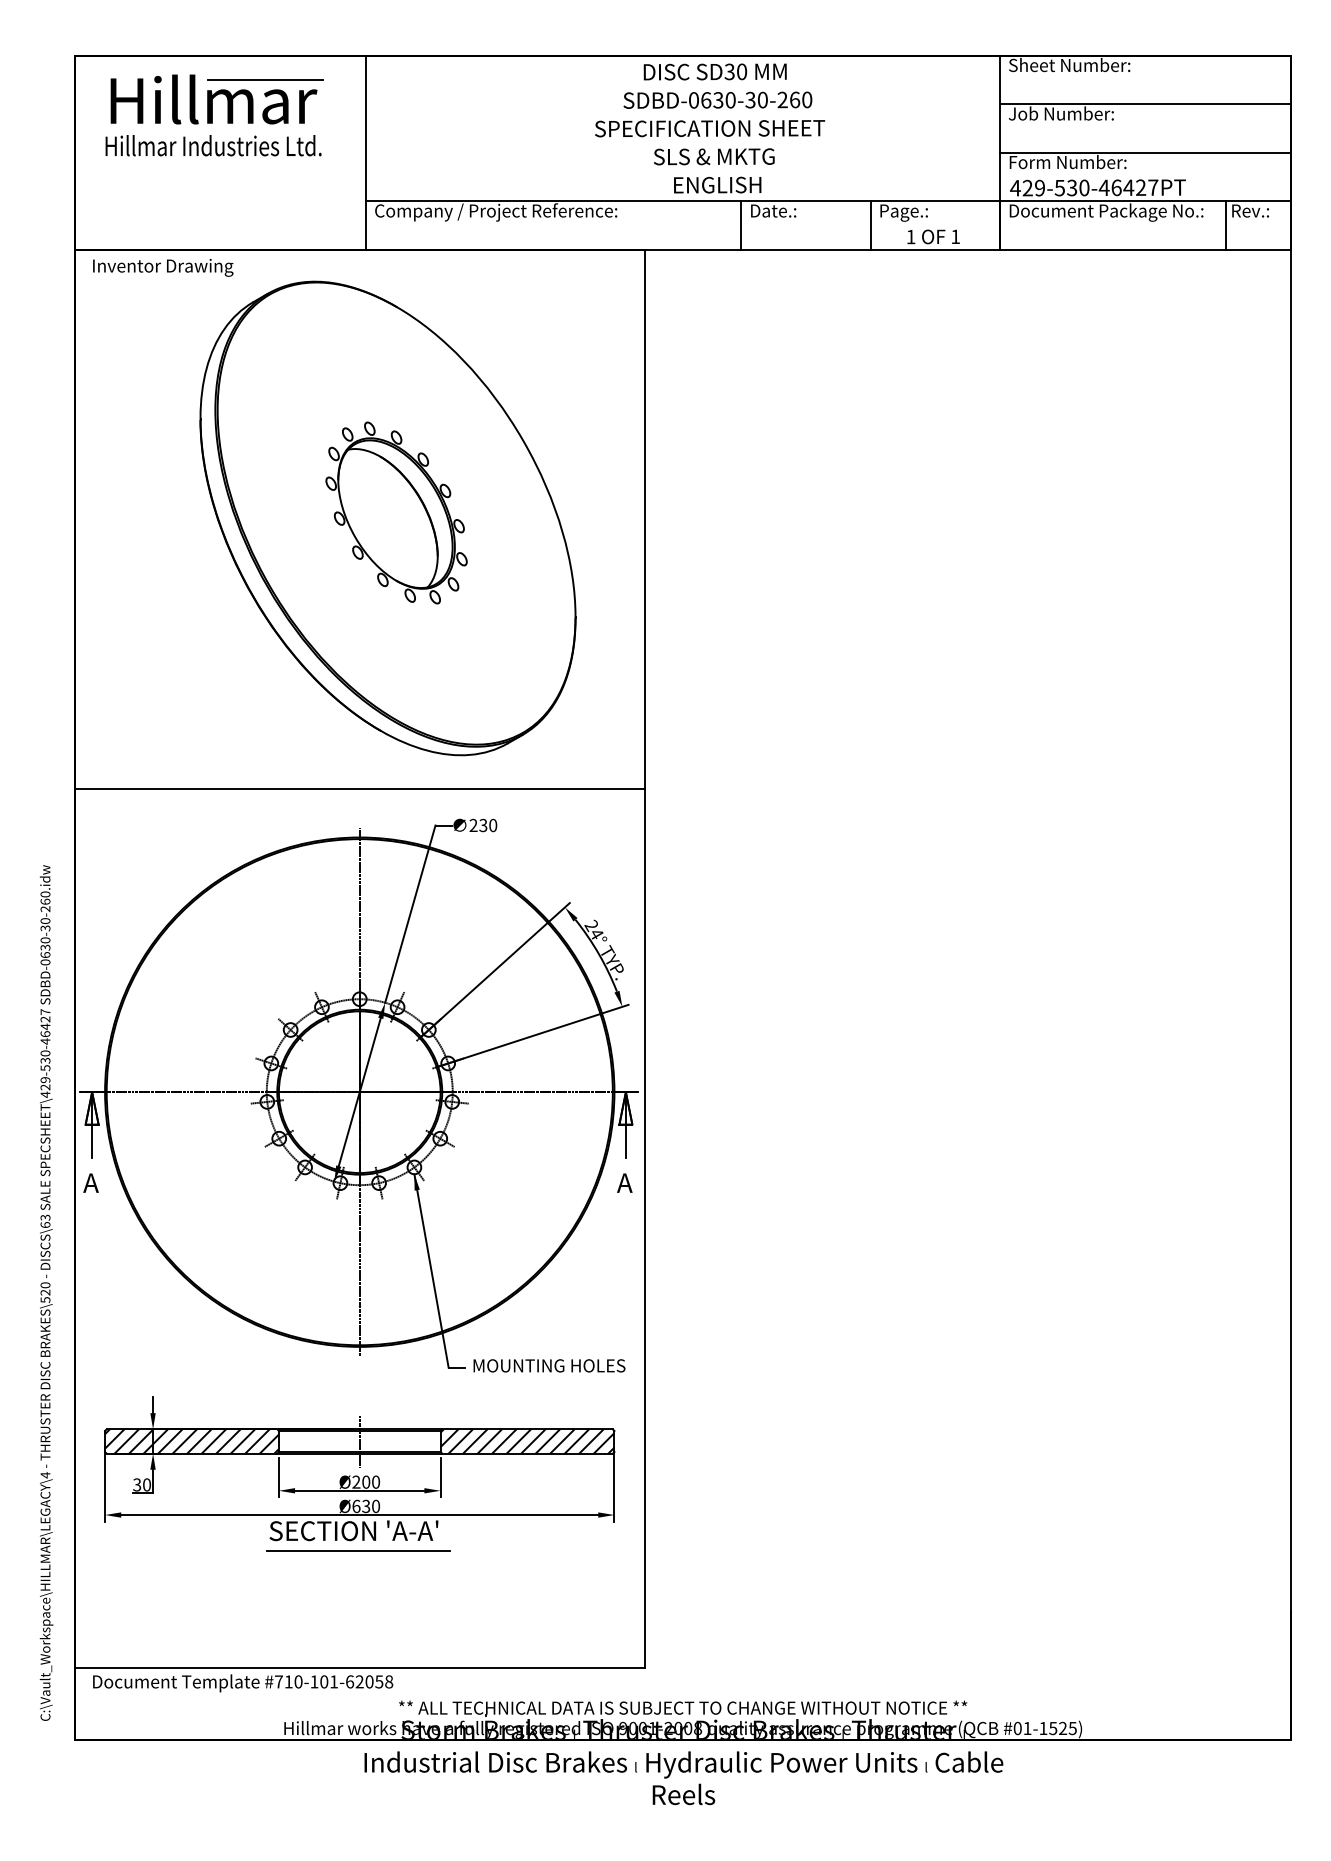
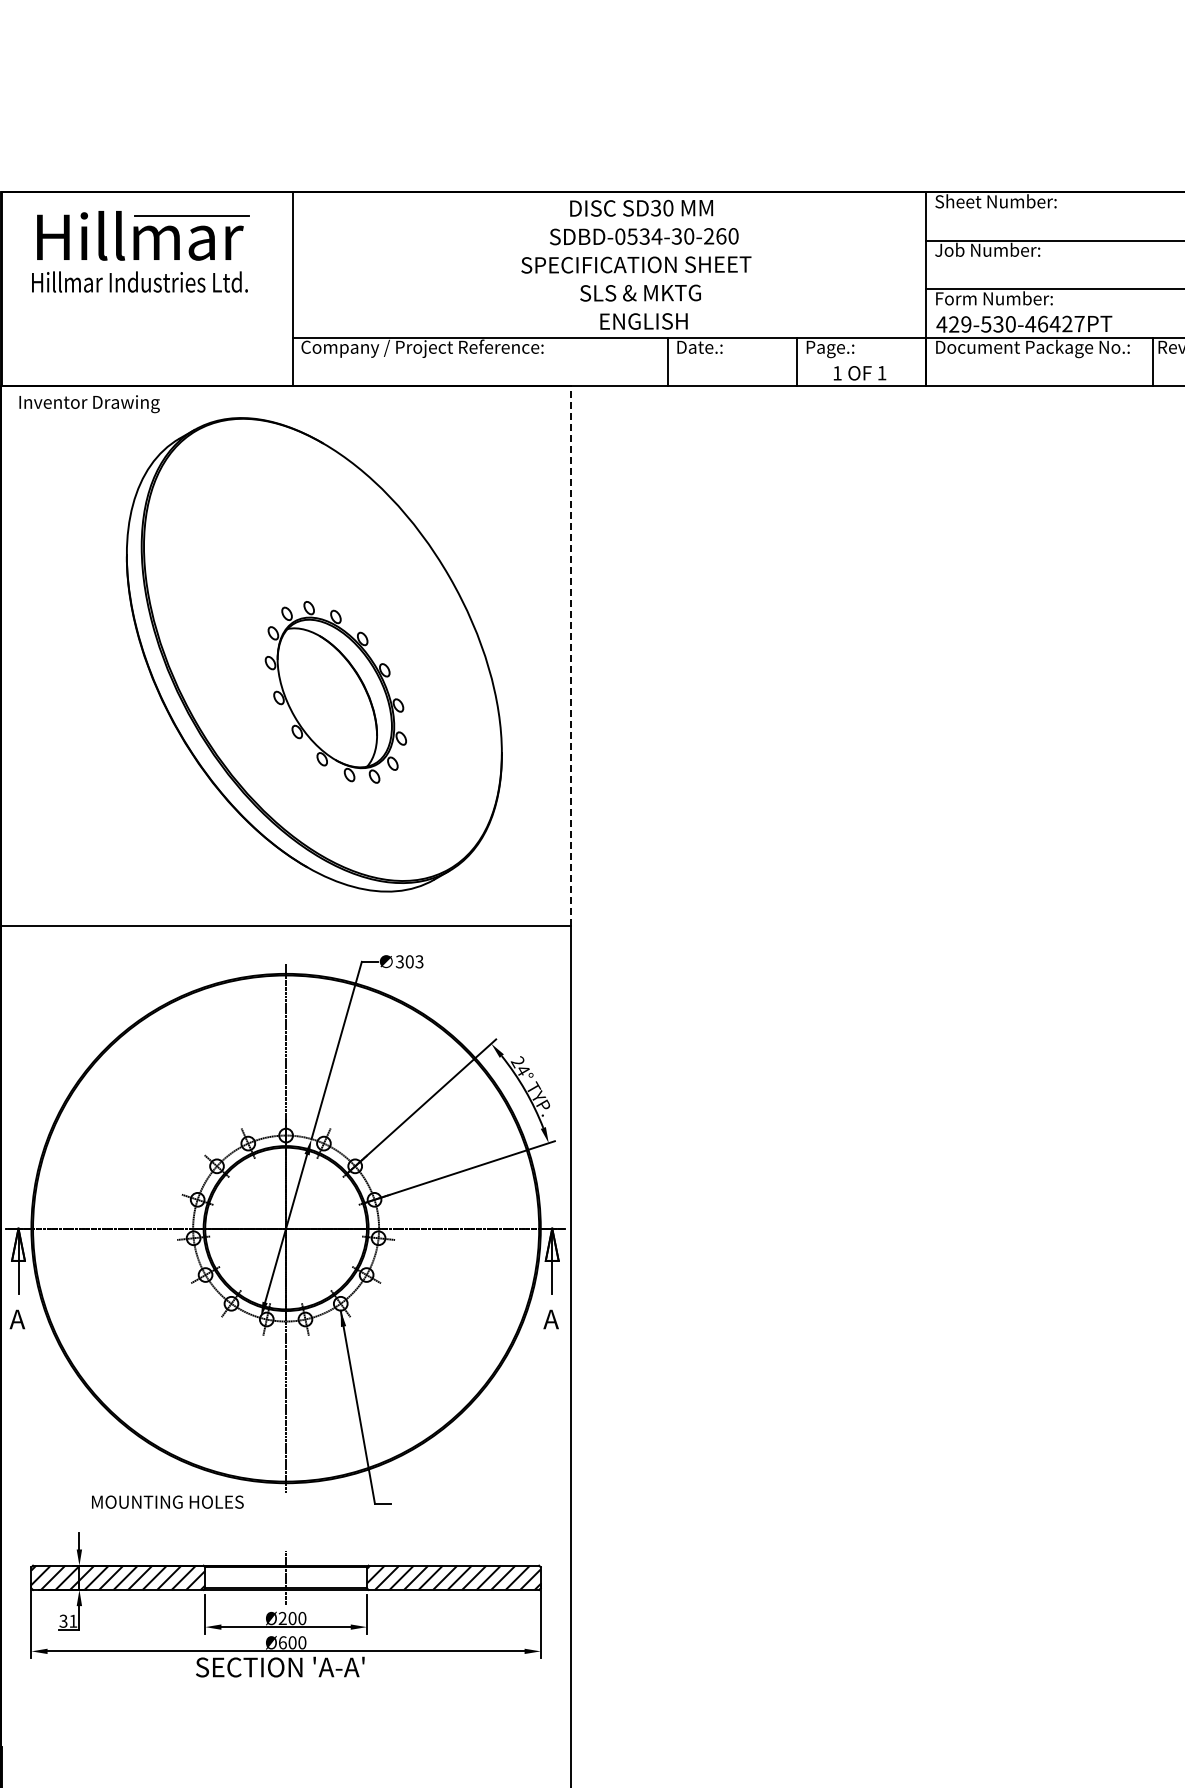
text: (718, 100) -> (644, 236), SDBD-0630-30-260 -> SDBD-0534-30-260
part: (396, 512) -> (335, 691), moved
line: (644, 519) -> (570, 655), solid -> dashed
text: (483, 825) -> (409, 961), 230 -> 303
text: (549, 1365) -> (167, 1501), moved
text: (146, 1484) -> (72, 1620), 30 -> 31
text: (366, 1506) -> (292, 1642), Ø630 -> Ø600
line: (358, 1550) -> (284, 1686), removed

